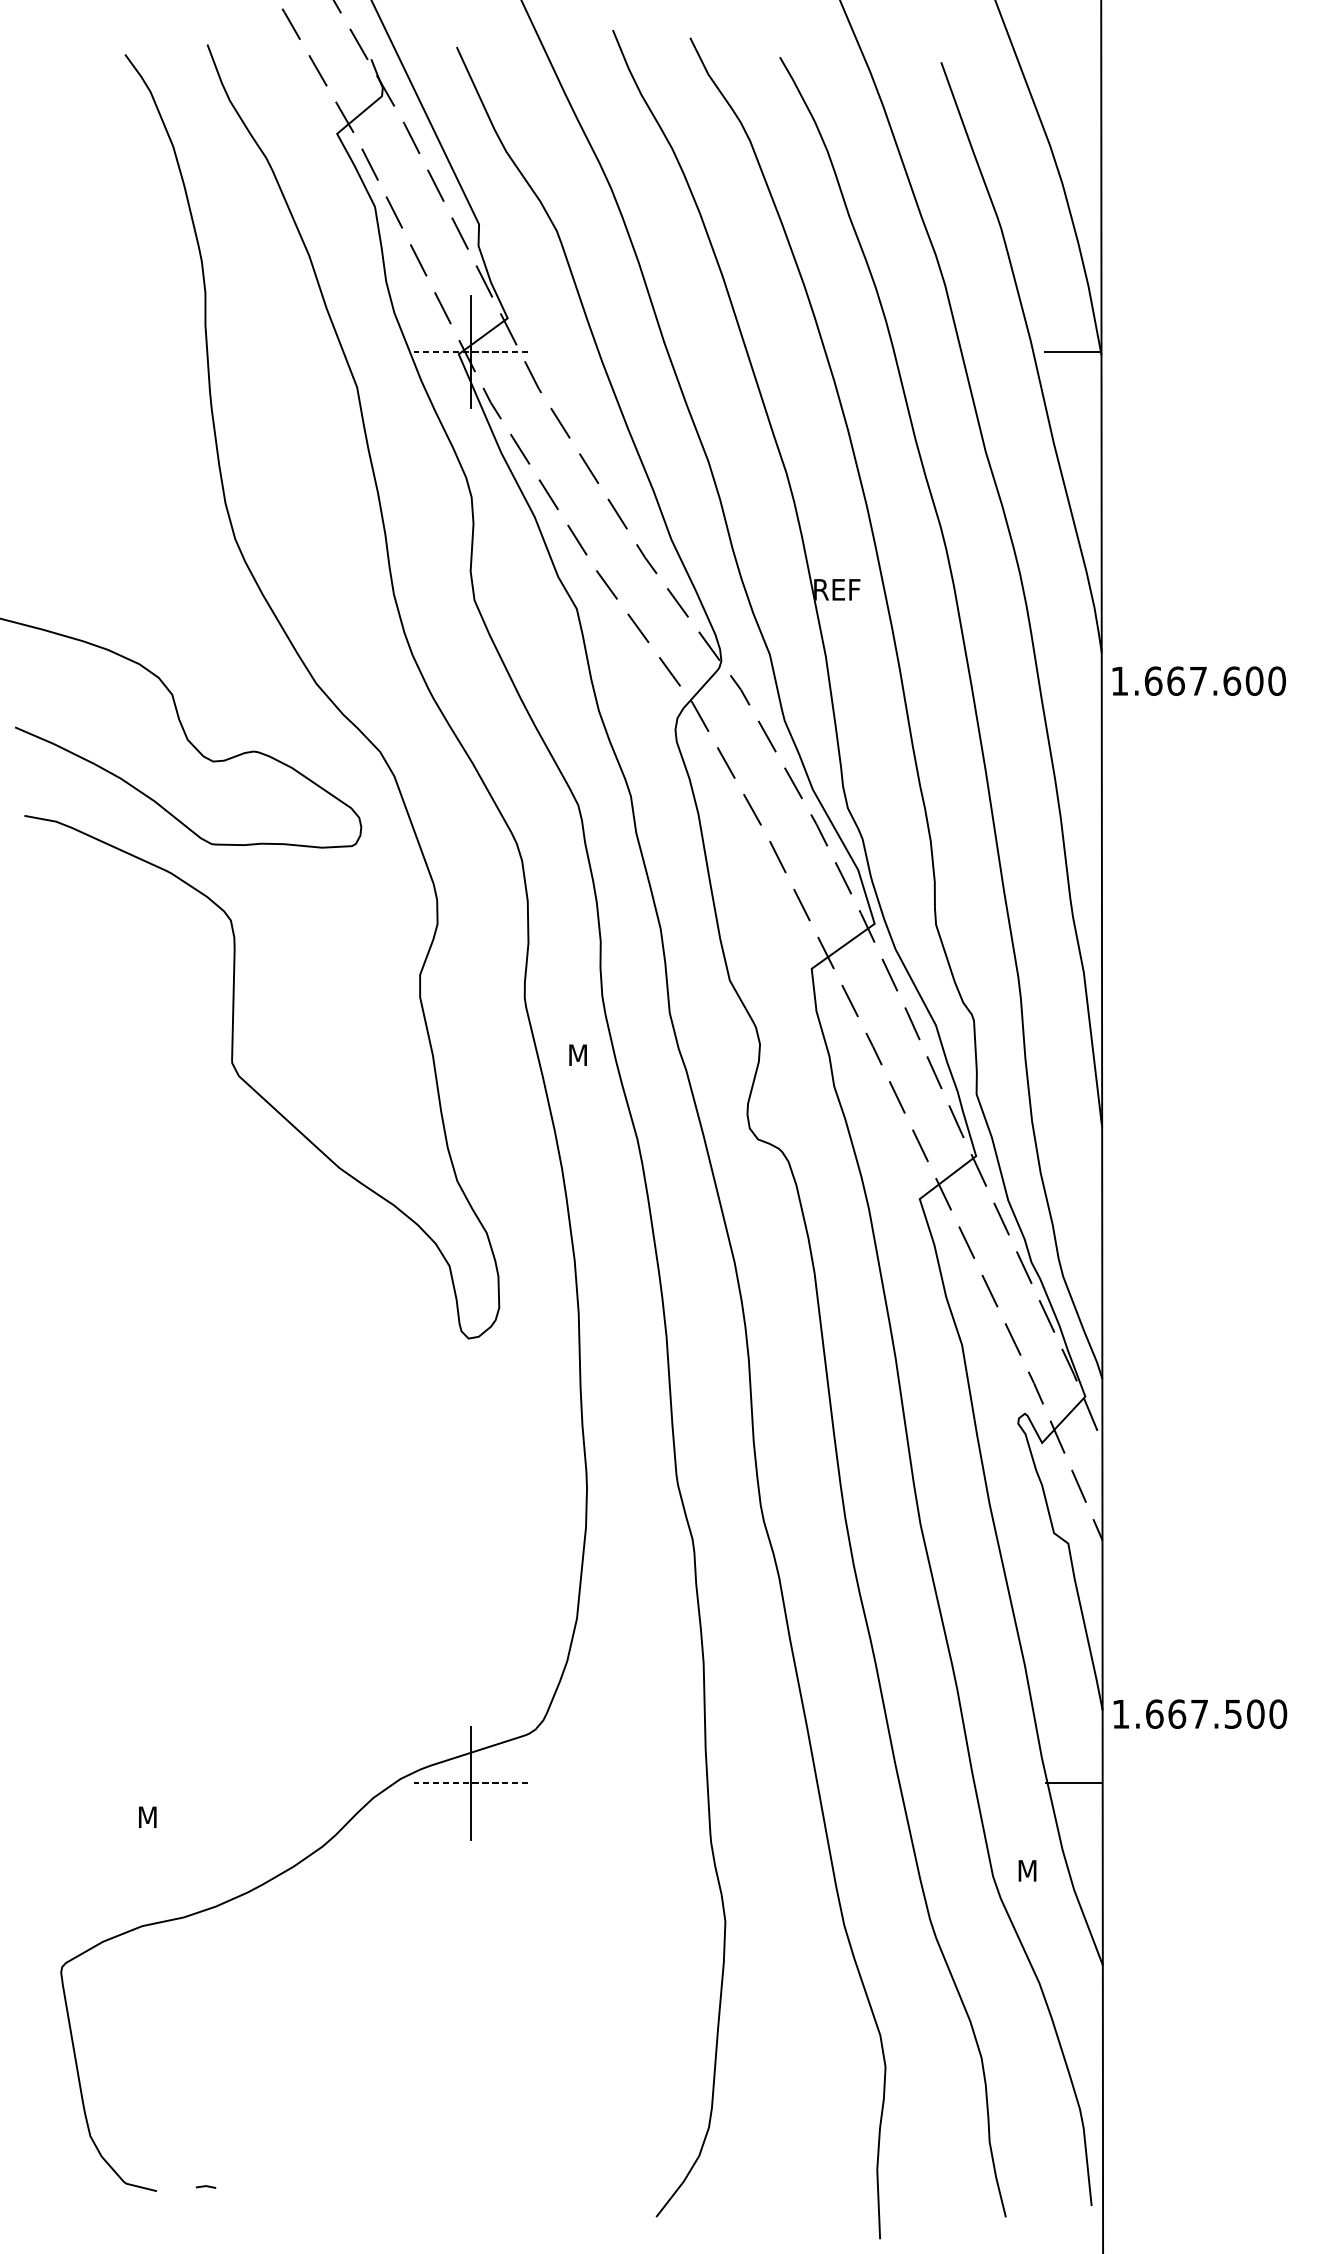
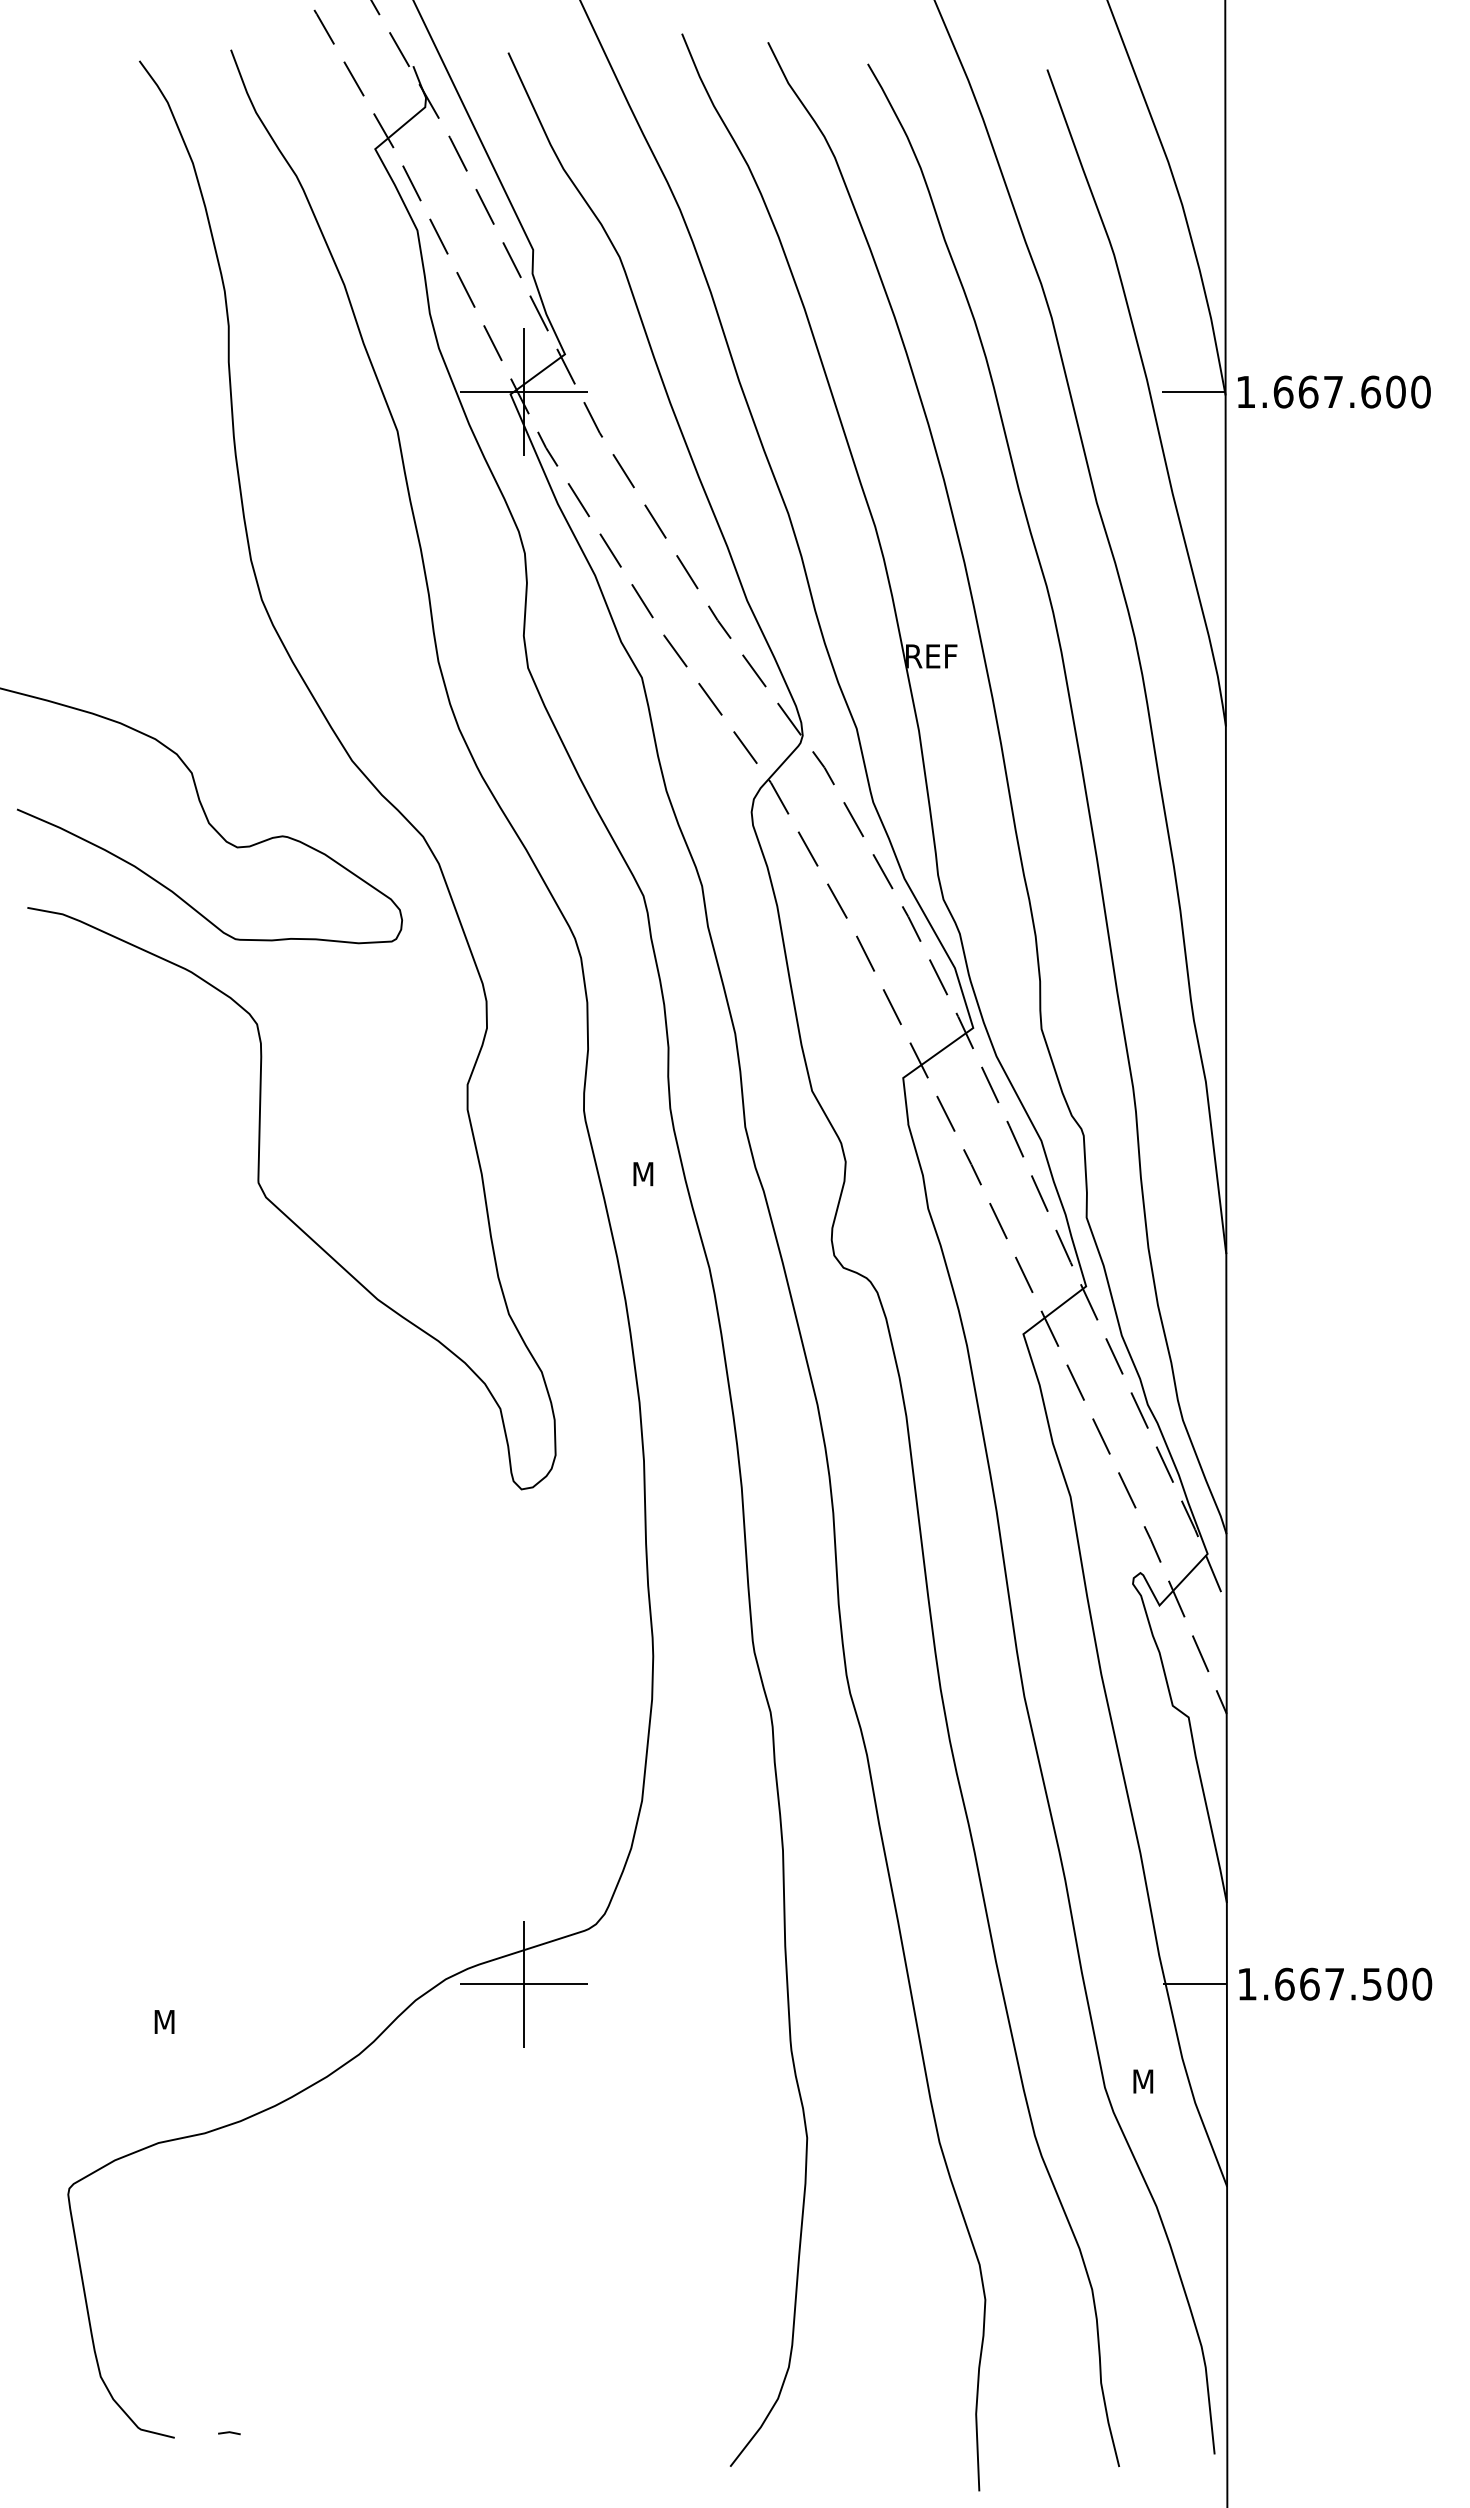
line: (471, 352) -> (524, 392), dashed -> solid
text: (1199, 680) -> (1334, 391), moved
text: (1200, 1713) -> (1335, 1983), moved
line: (471, 1783) -> (524, 1984), dashed -> solid

